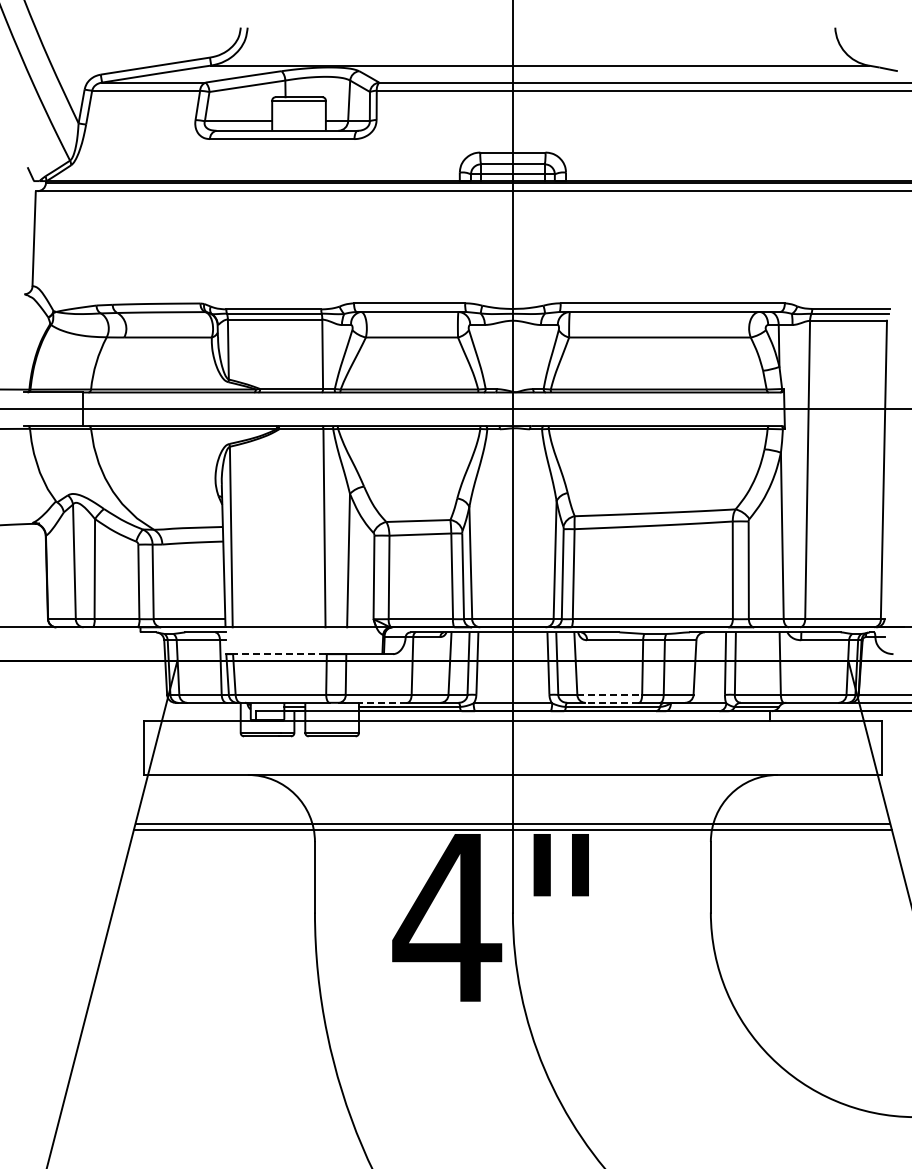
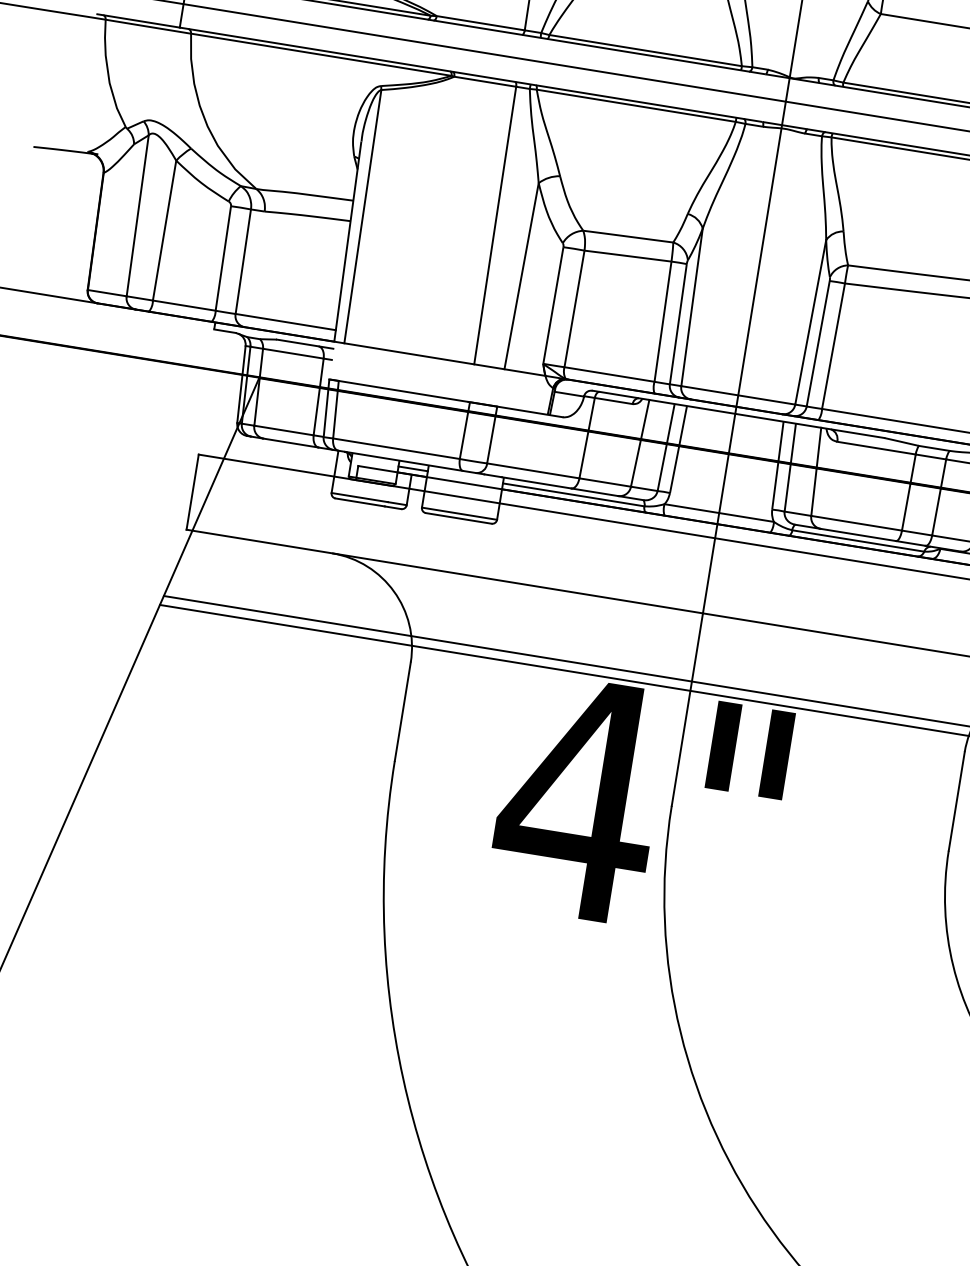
line: (278, 654) -> (402, 391), dashed -> solid
line: (610, 694) -> (857, 522), dashed -> solid
line: (382, 702) -> (536, 482), dashed -> solid
line: (611, 702) -> (857, 534), dashed -> solid

